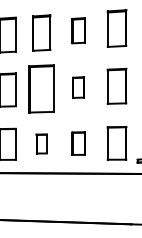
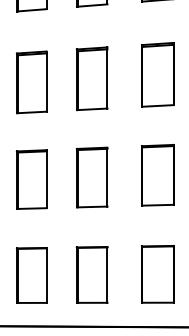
part: (78, 30) -> (157, 74), size x1.43
part: (78, 87) -> (157, 174), size x1.67
part: (41, 88) -> (91, 176), size x0.71
part: (41, 143) -> (91, 273), size x1.67
part: (78, 143) -> (157, 273), size x1.43

